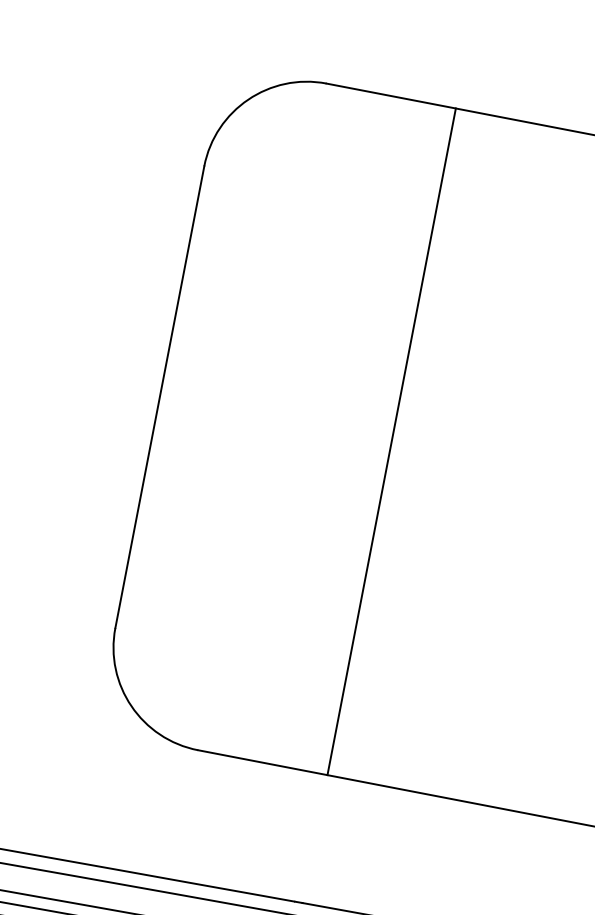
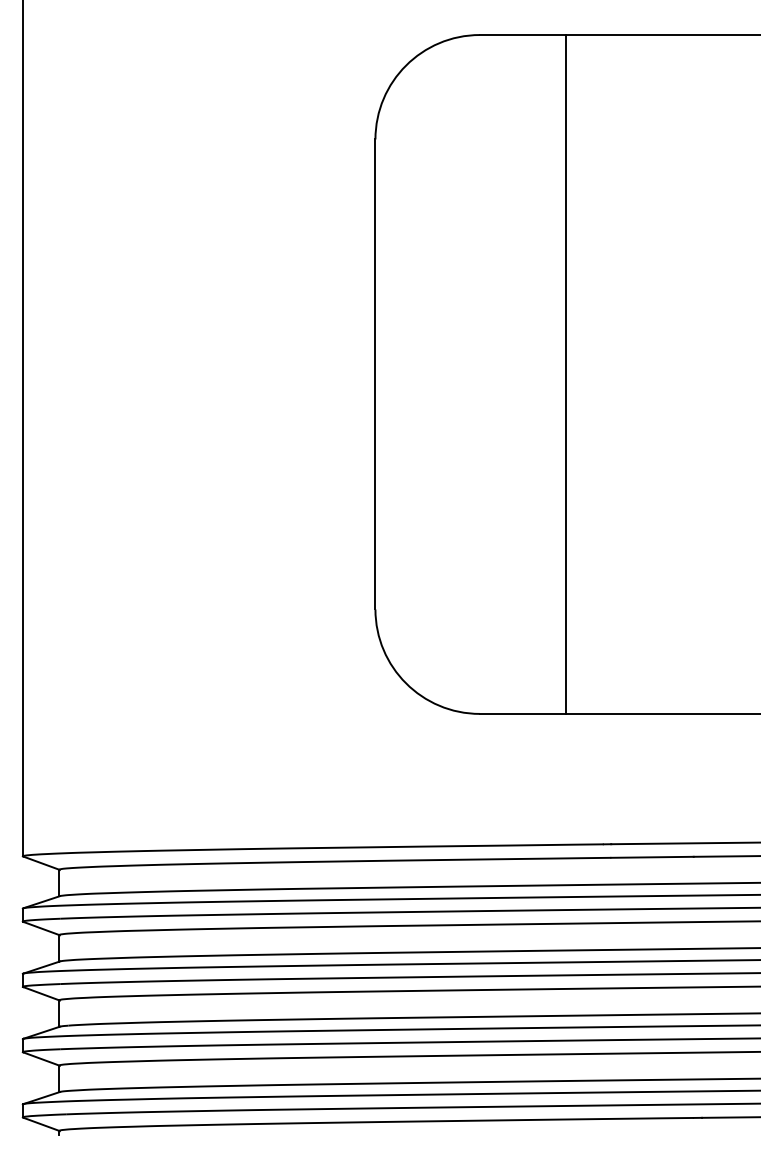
line: (391, 441) -> (565, 374), moved

